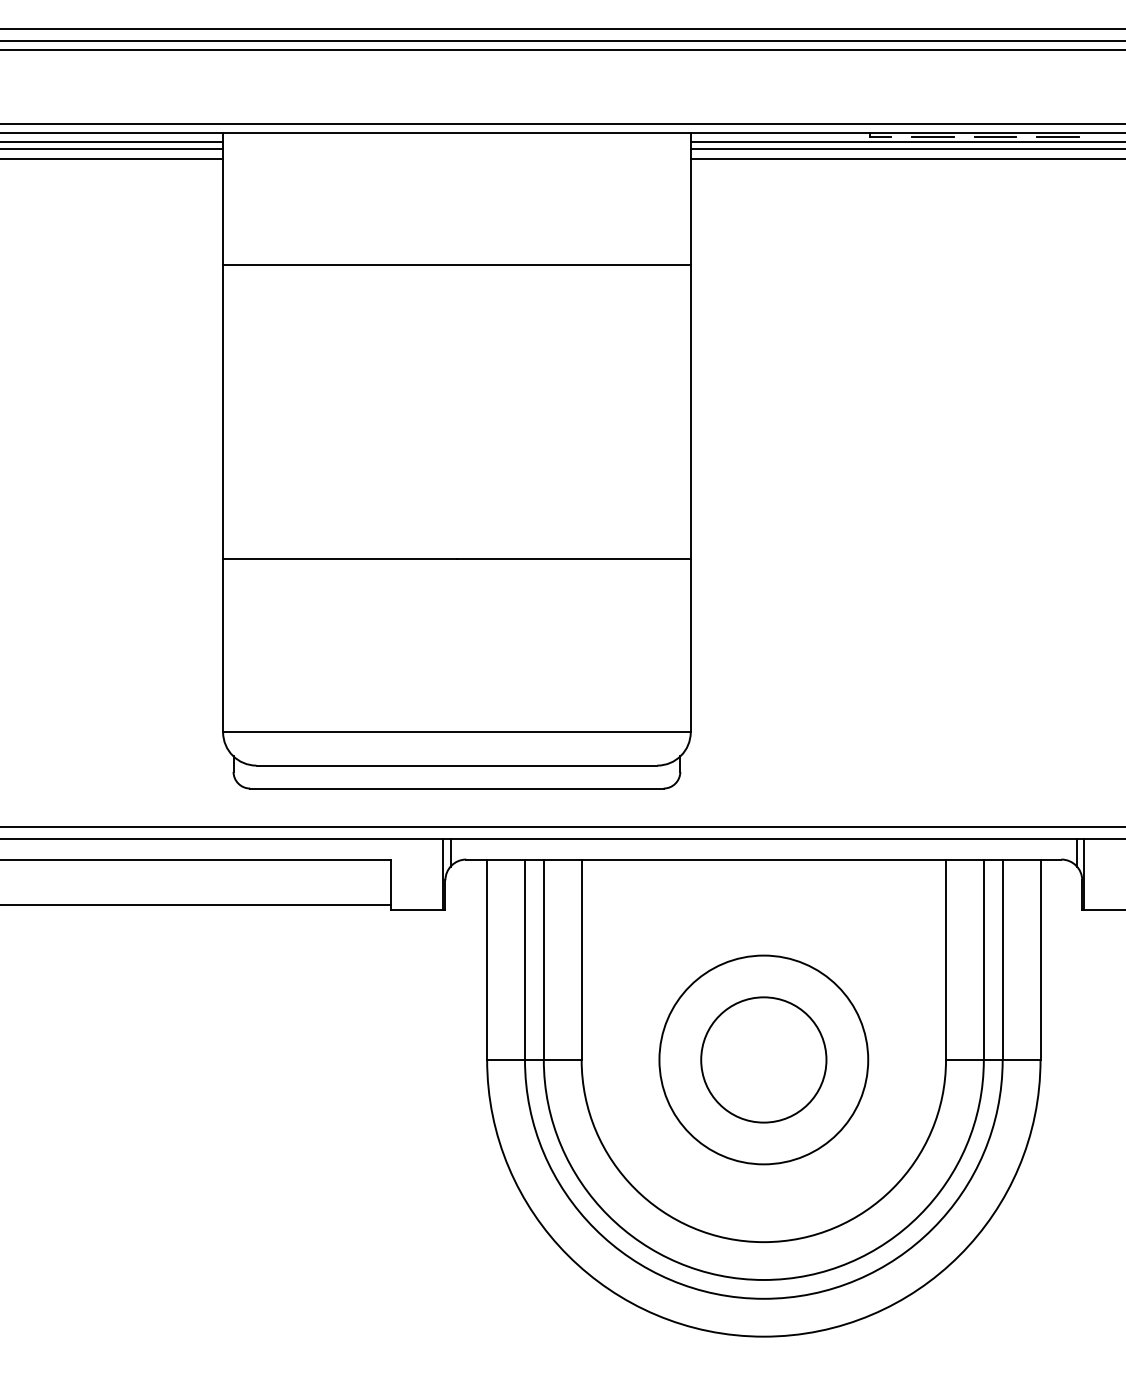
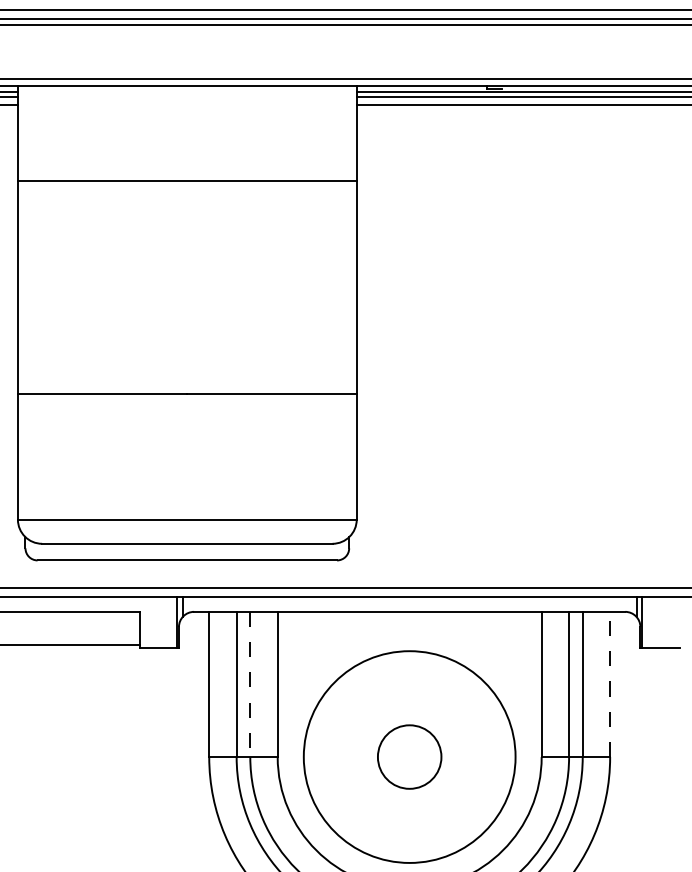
line: (932, 137) -> (531, 88), removed
line: (995, 137) -> (577, 88), removed
line: (1058, 137) -> (623, 88), removed
line: (1040, 959) -> (610, 684), solid -> dashed
line: (543, 960) -> (250, 685), solid -> dashed
circle: (763, 1059) -> (409, 756), size x0.7
circle: (763, 1059) -> (409, 756), size x1.4

